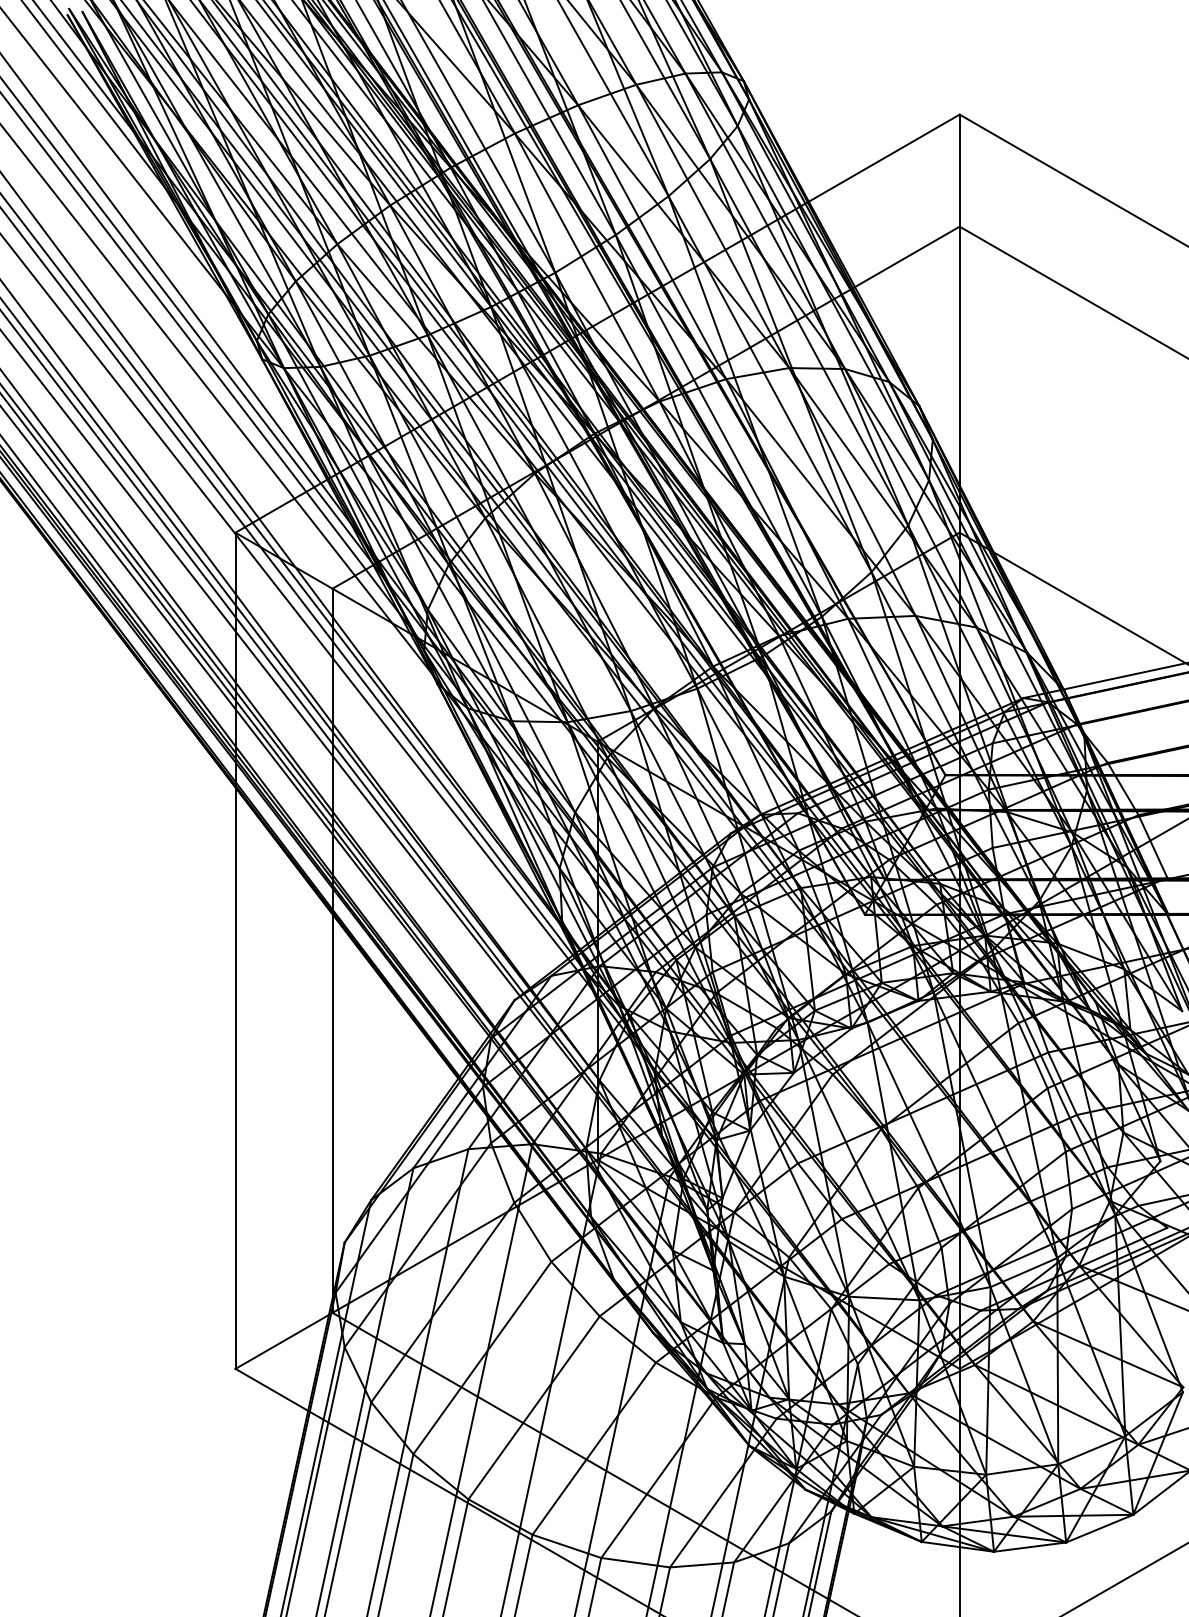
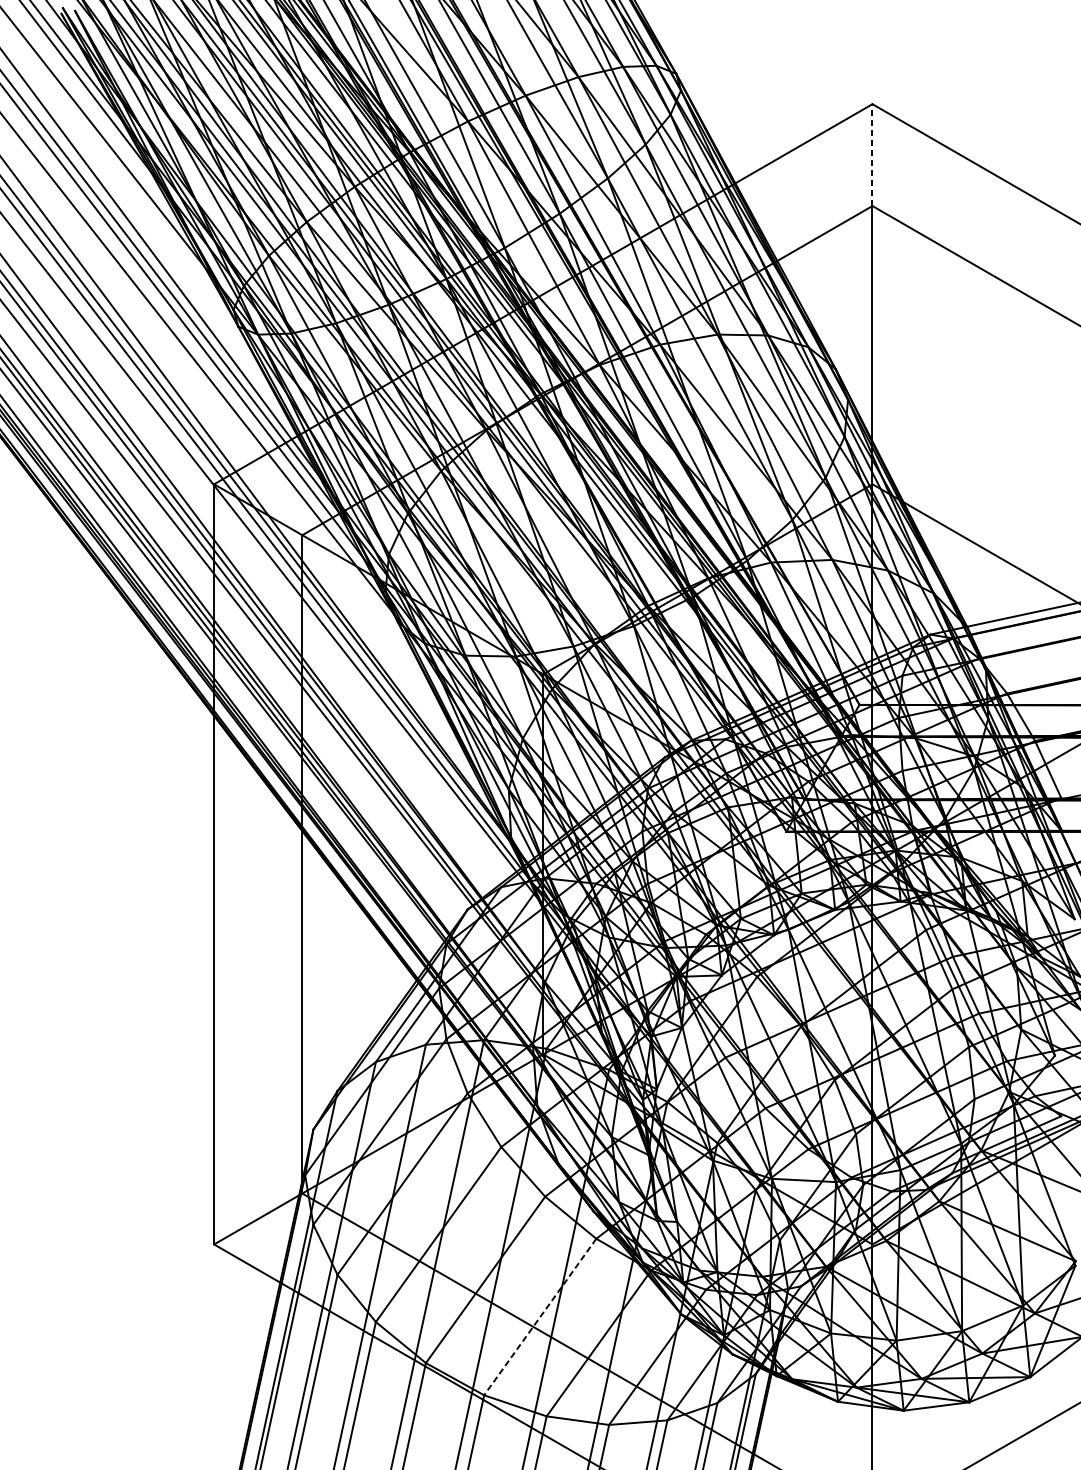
line: (959, 170) -> (872, 154), solid -> dashed
line: (594, 1448) -> (540, 1316), solid -> dashed

